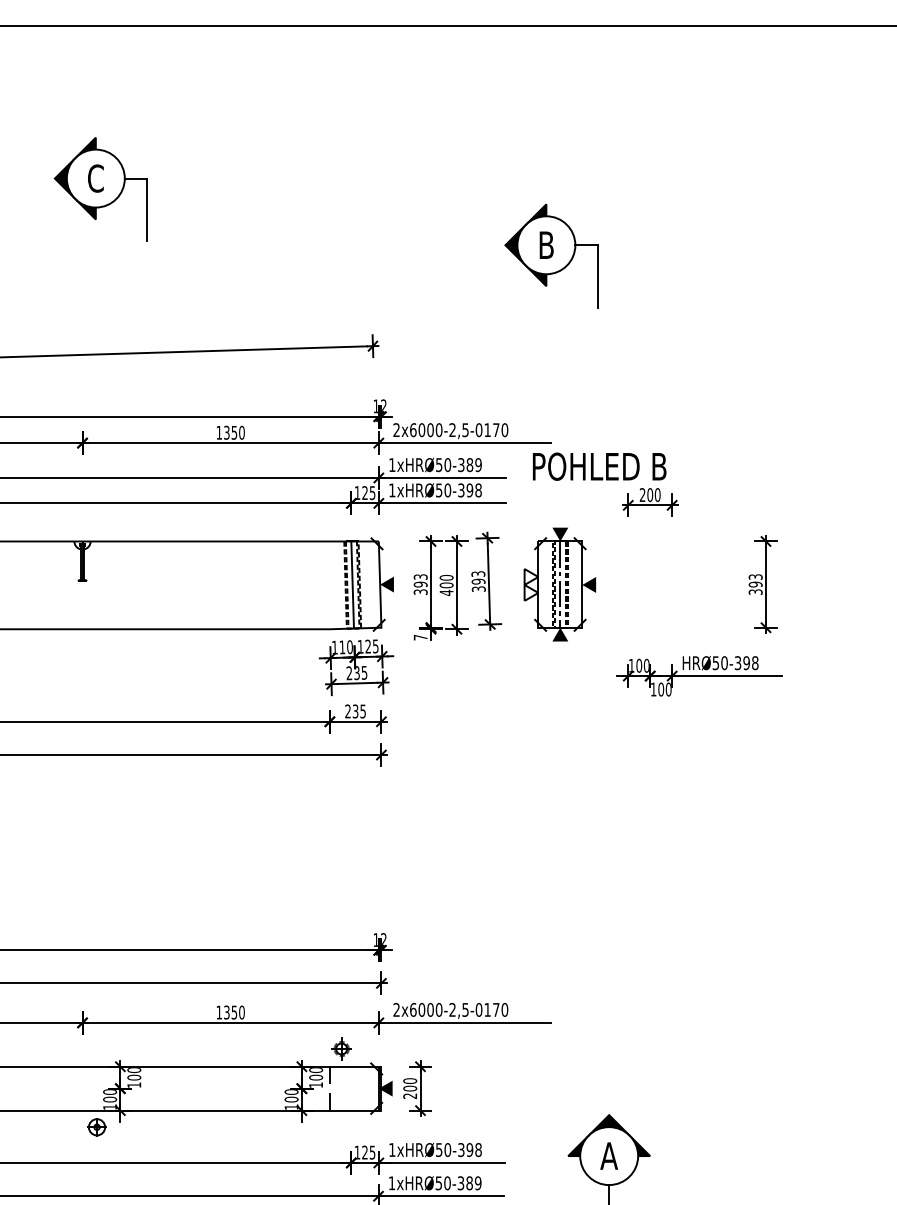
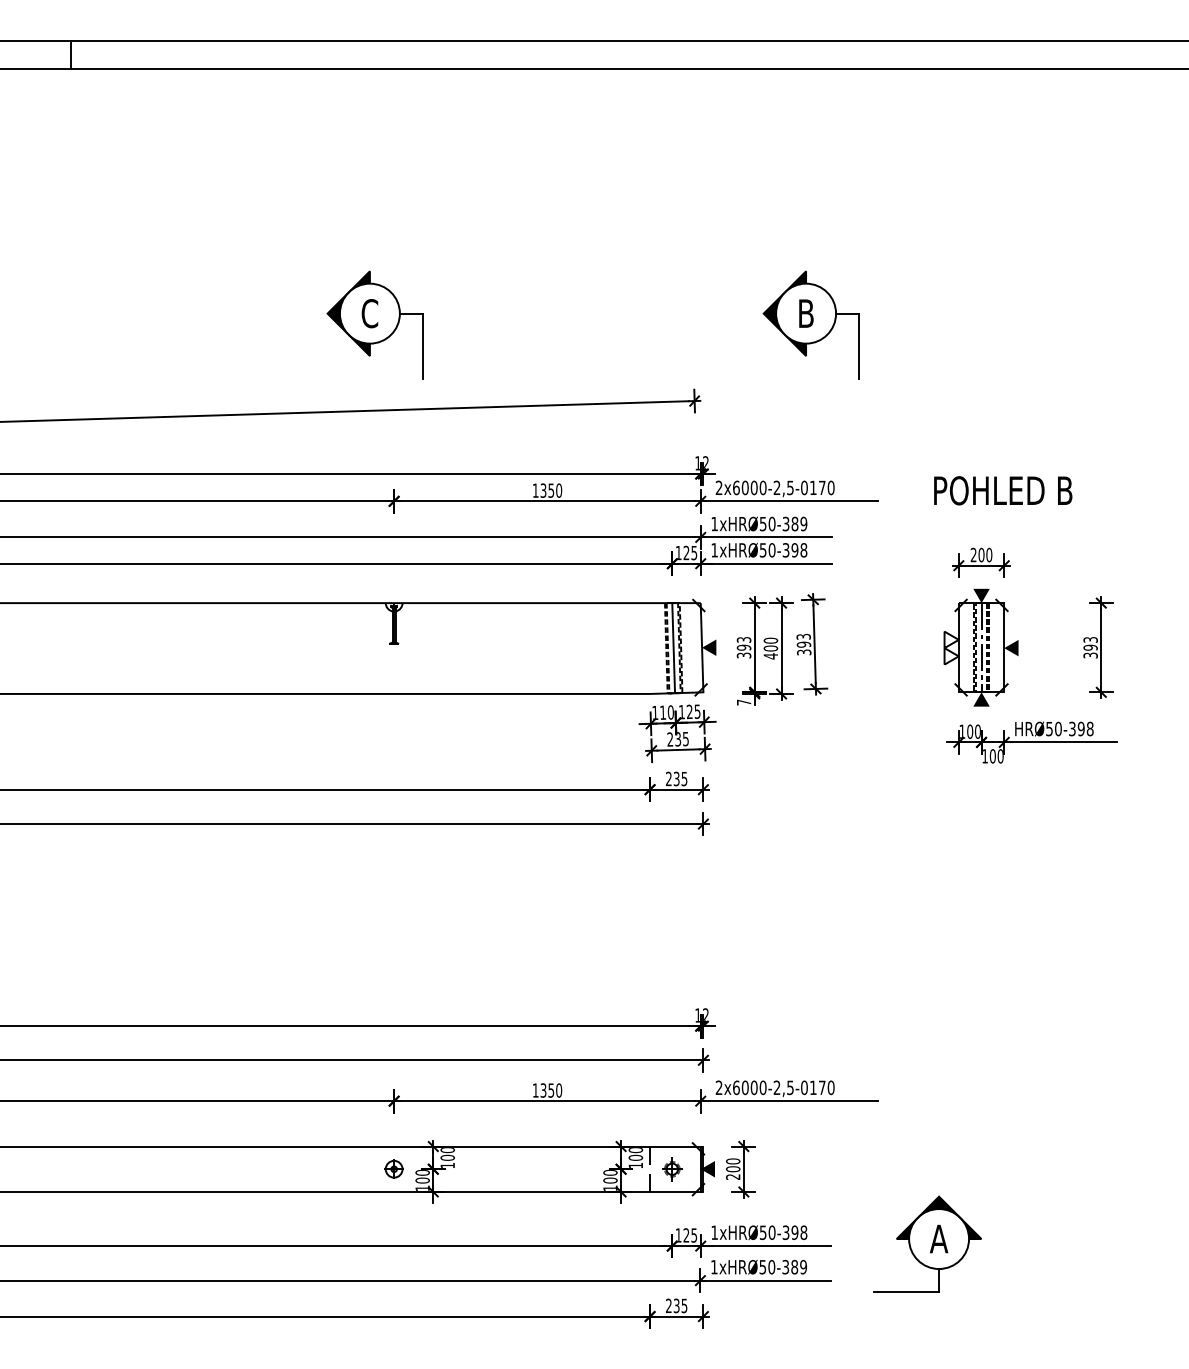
part: (100, 189) -> (374, 324), moved
part: (550, 255) -> (810, 324), moved
text: (599, 466) -> (1003, 490), moved
part: (559, 584) -> (980, 647), moved
part: (341, 1049) -> (672, 1169), moved
part: (96, 1126) -> (393, 1168), moved

